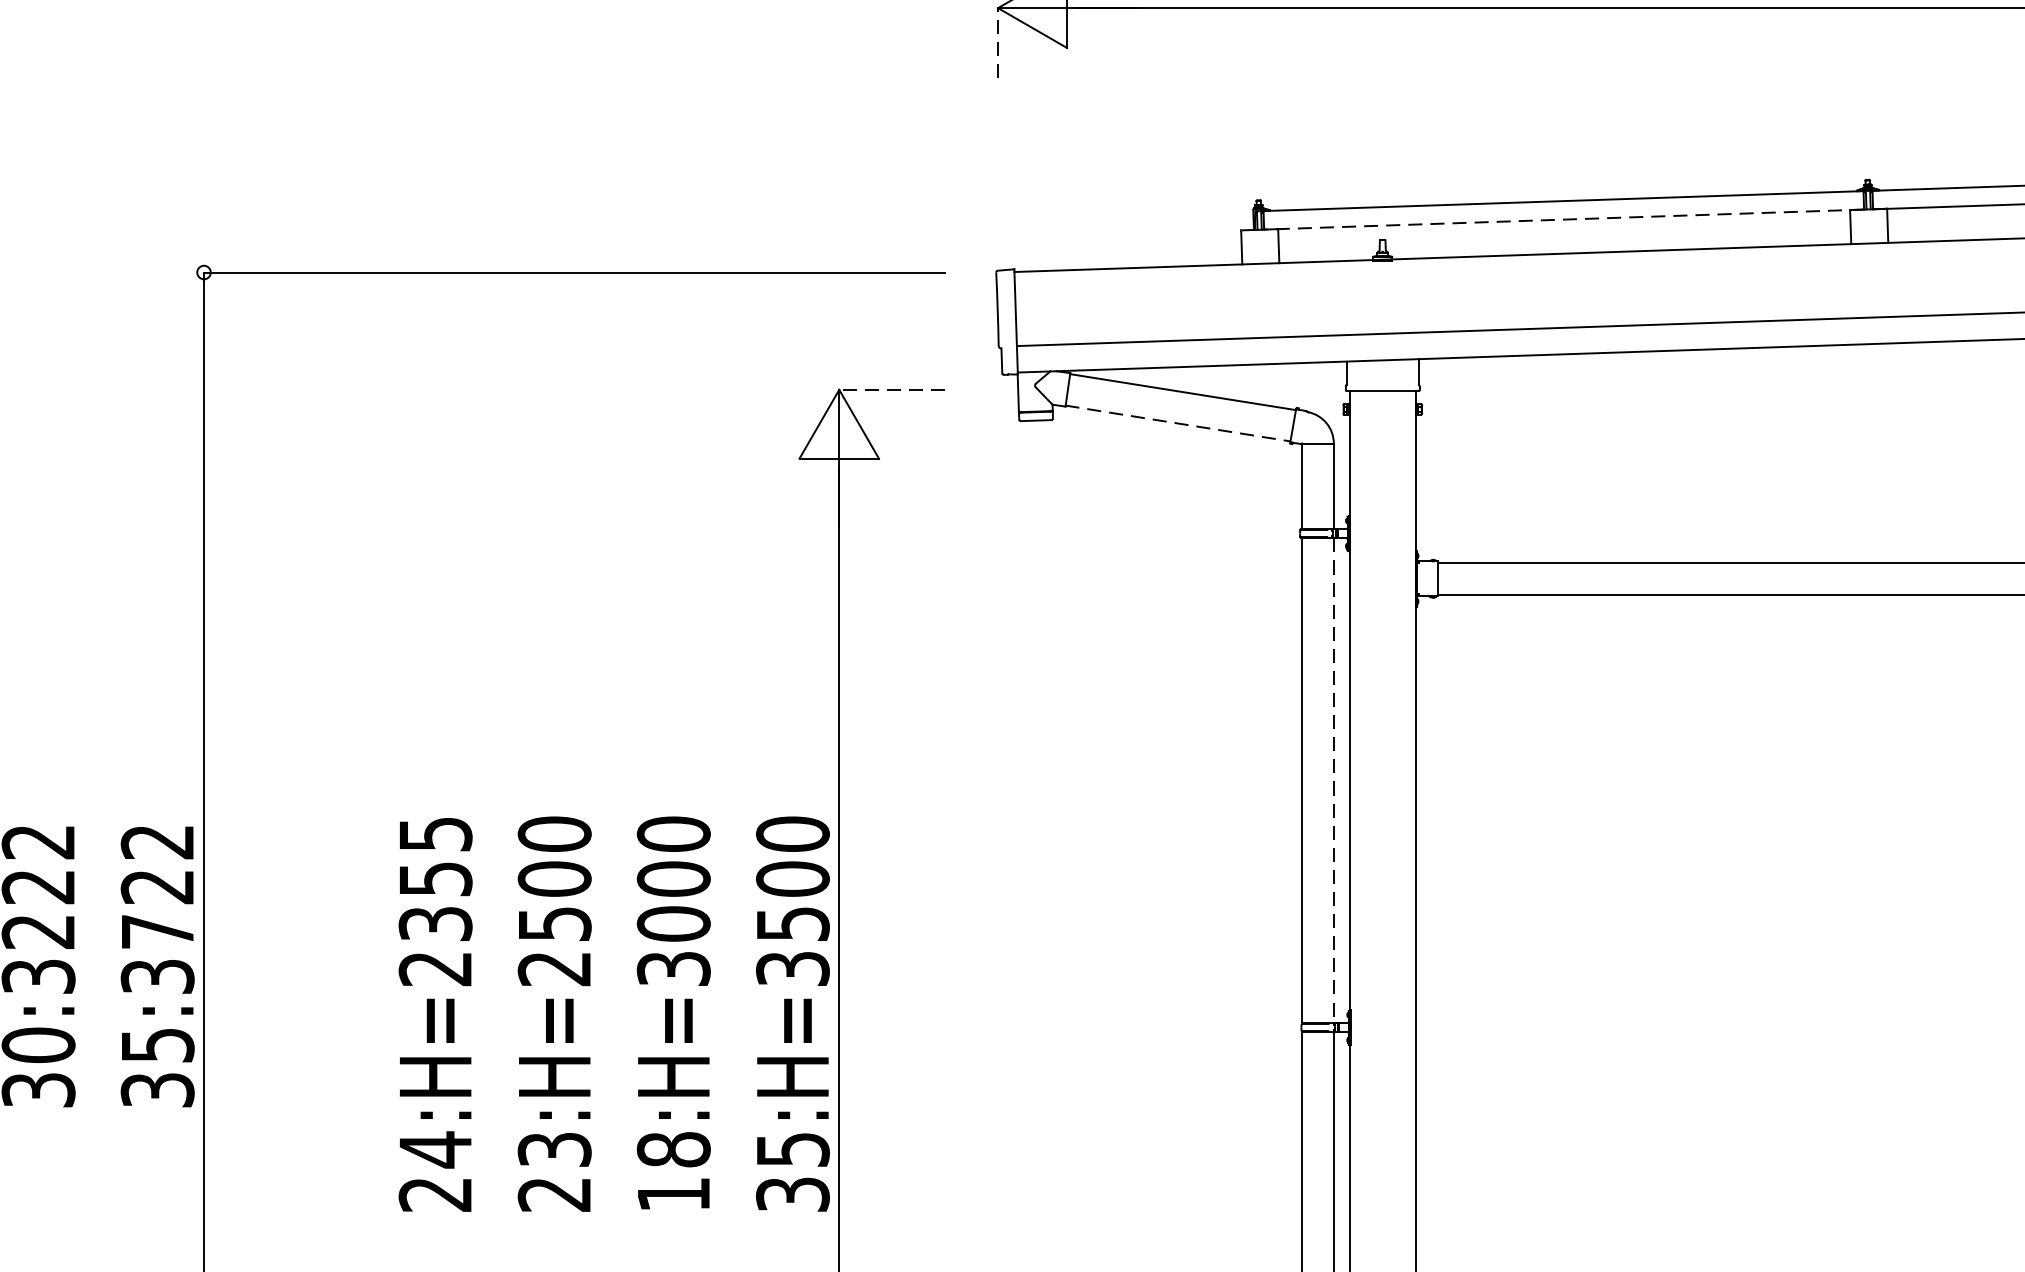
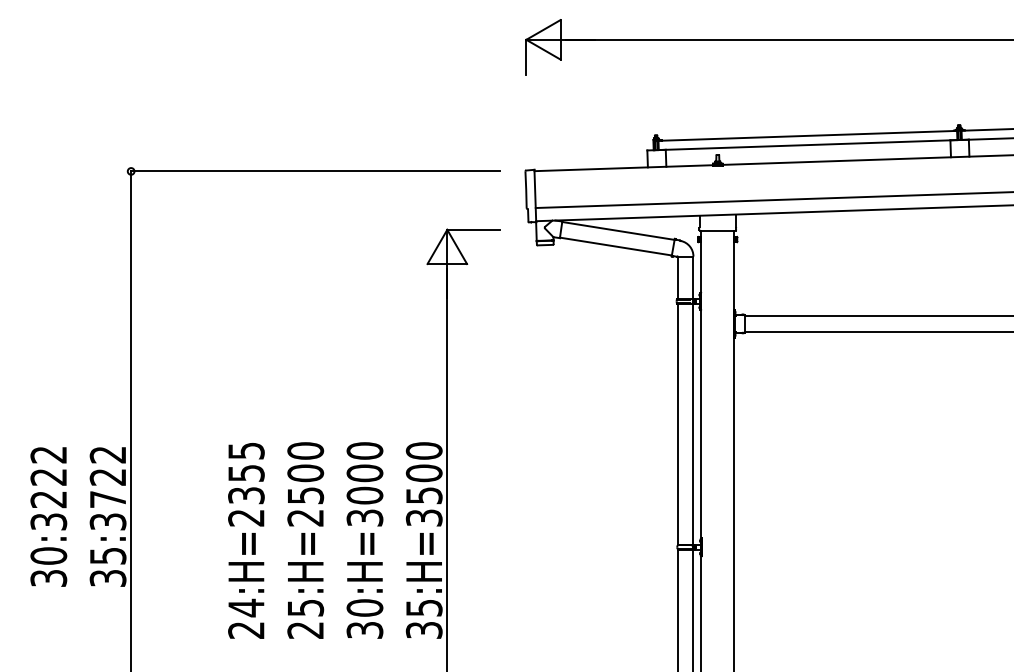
line: (998, 41) -> (526, 56), dashed -> solid
line: (1562, 220) -> (807, 145), dashed -> solid
line: (891, 389) -> (473, 229), dashed -> solid
line: (1177, 423) -> (615, 246), dashed -> solid
line: (1333, 781) -> (693, 424), dashed -> solid
text: (554, 1148) -> (305, 607), 23:H=2500 -> 25:H=2500
text: (672, 1170) -> (364, 618), 18:H=3000 -> 30:H=3000

